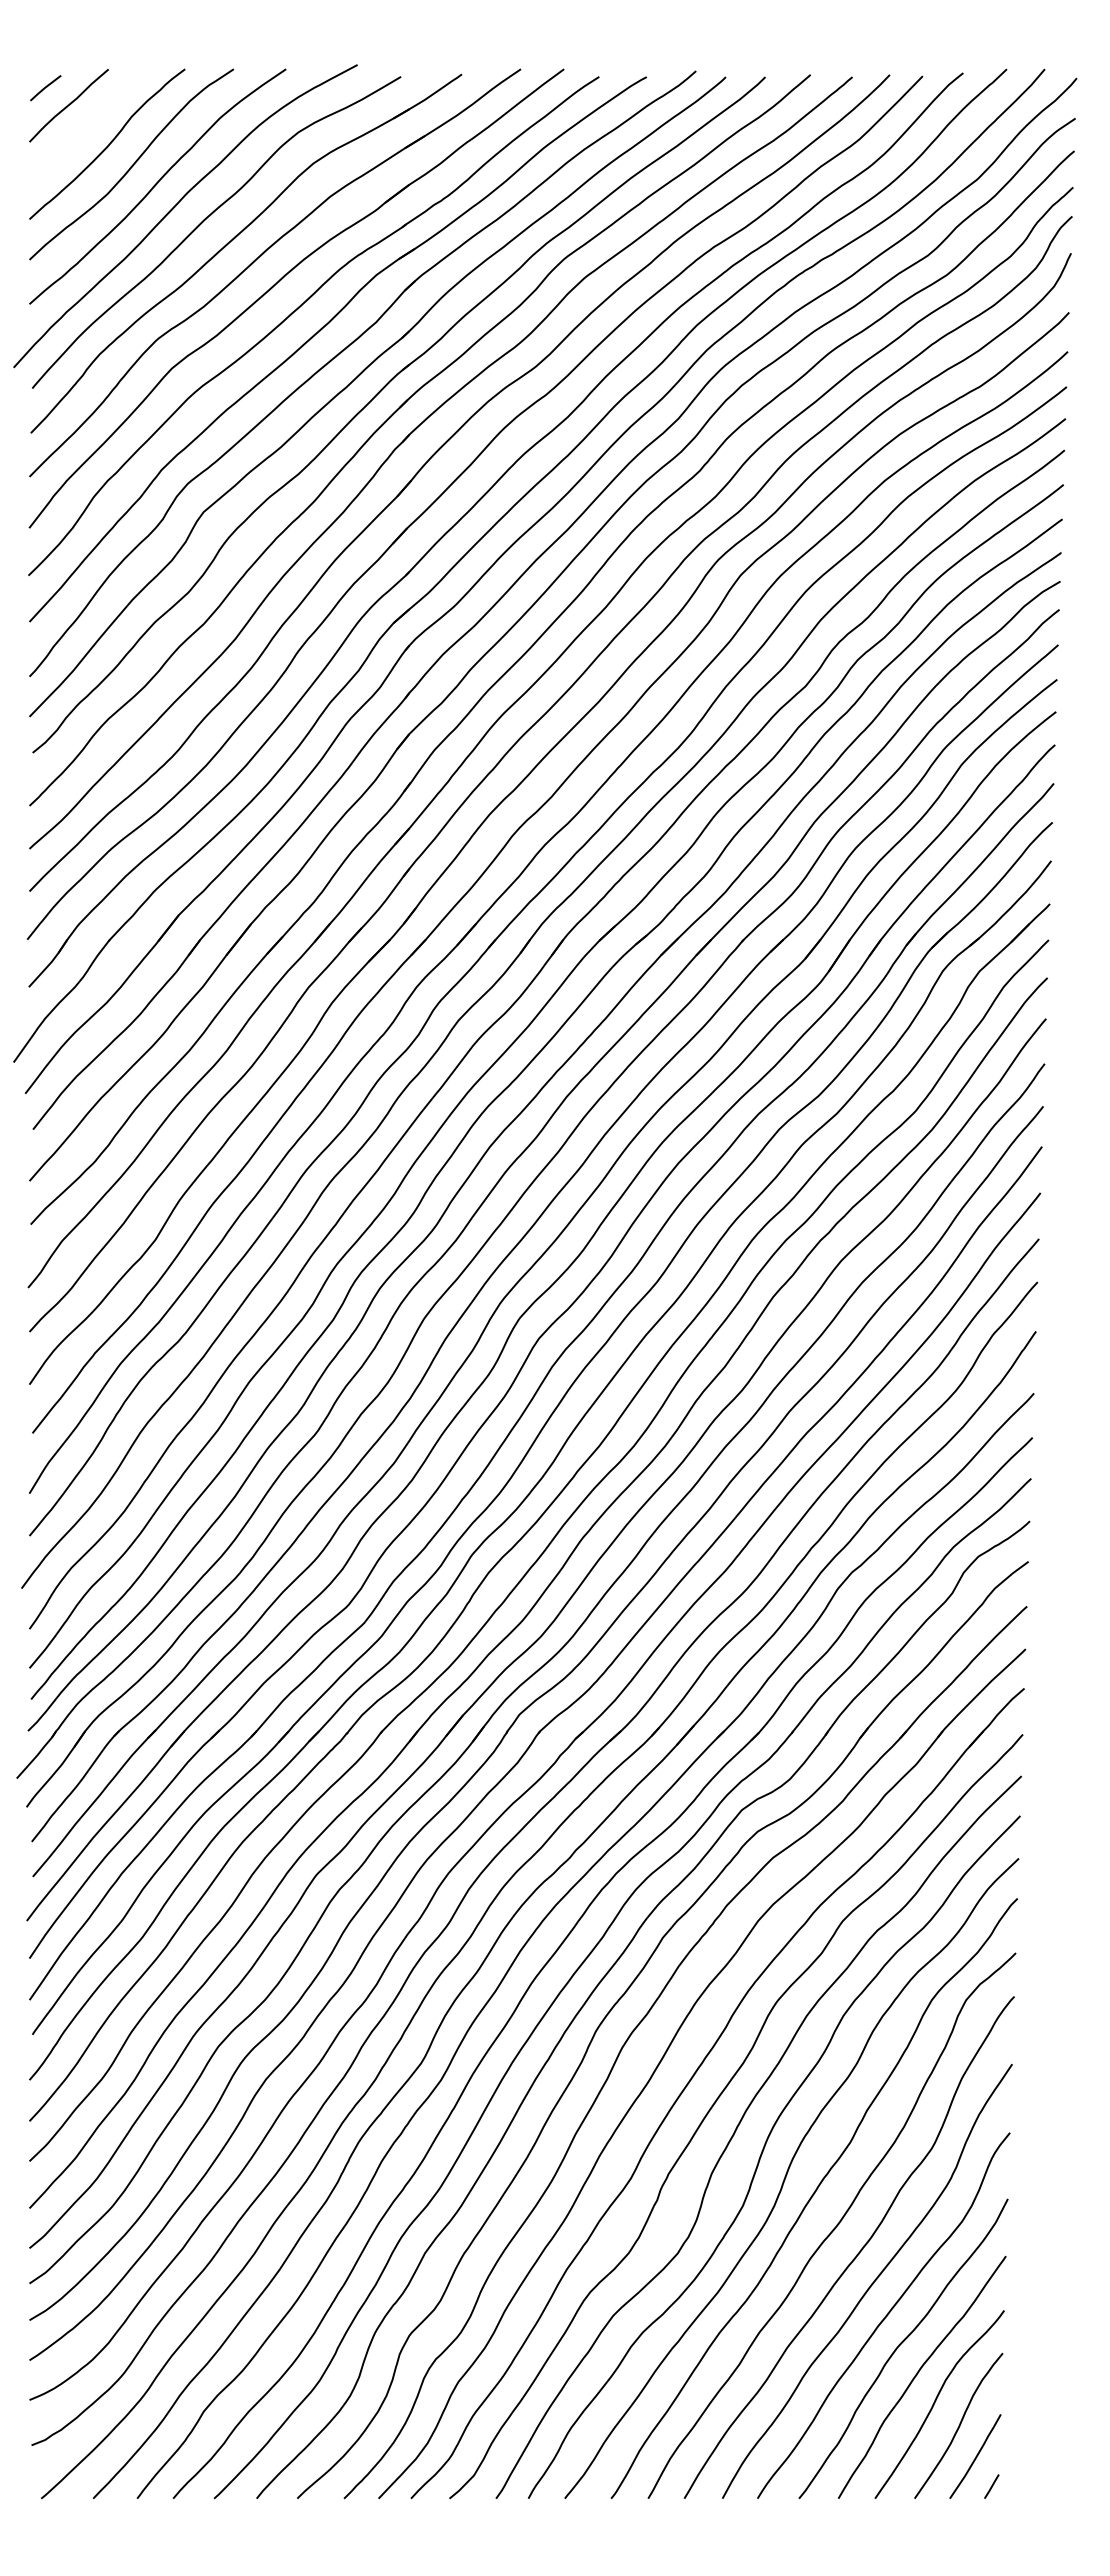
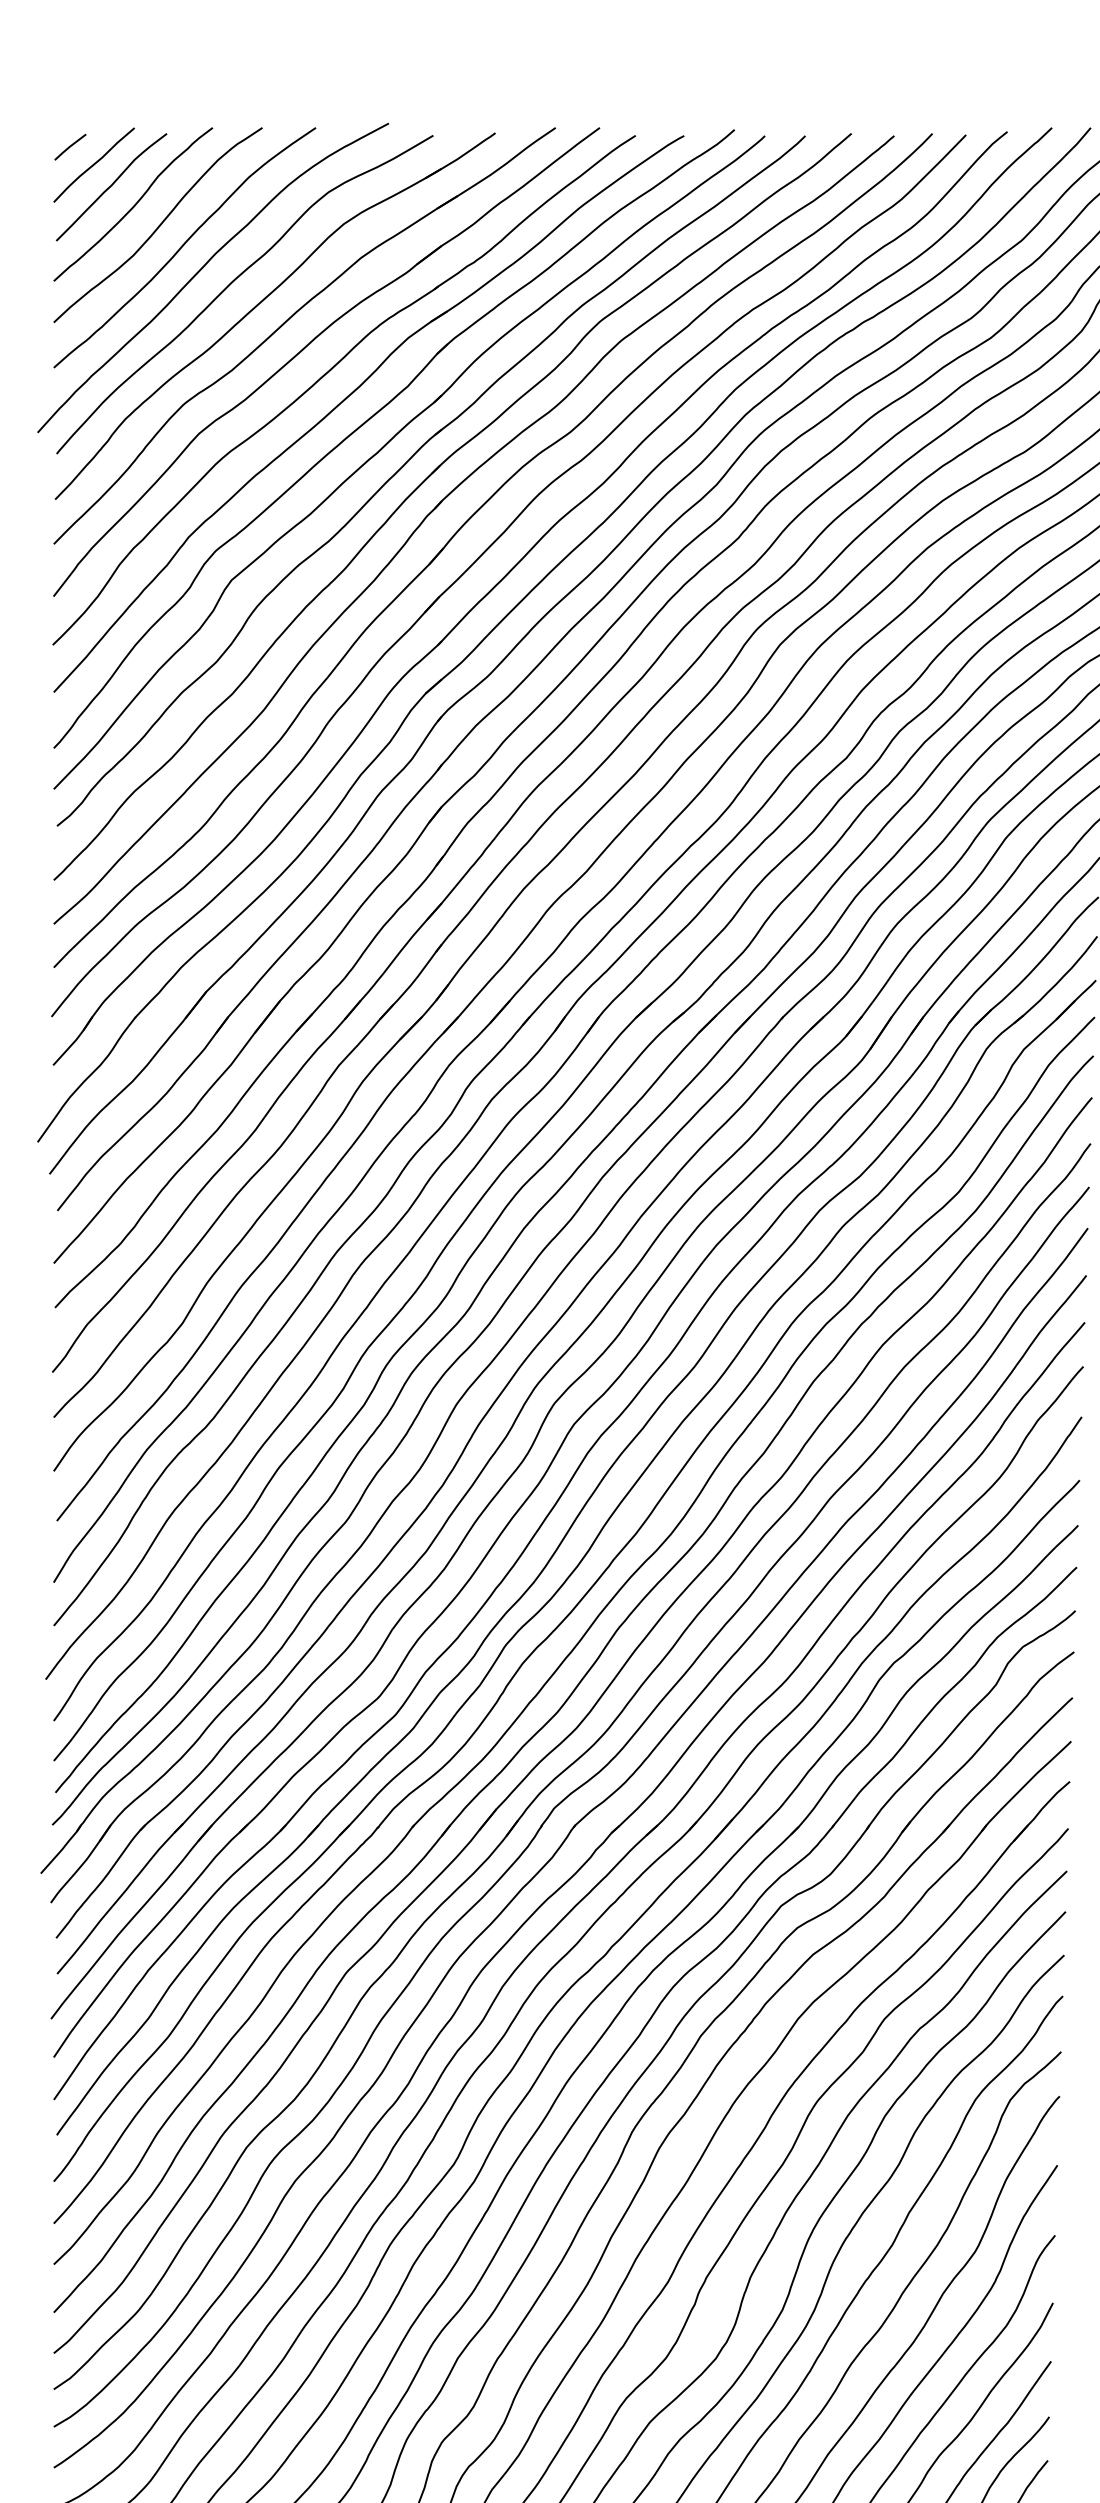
curve: (85, 127) -> (111, 187), added

